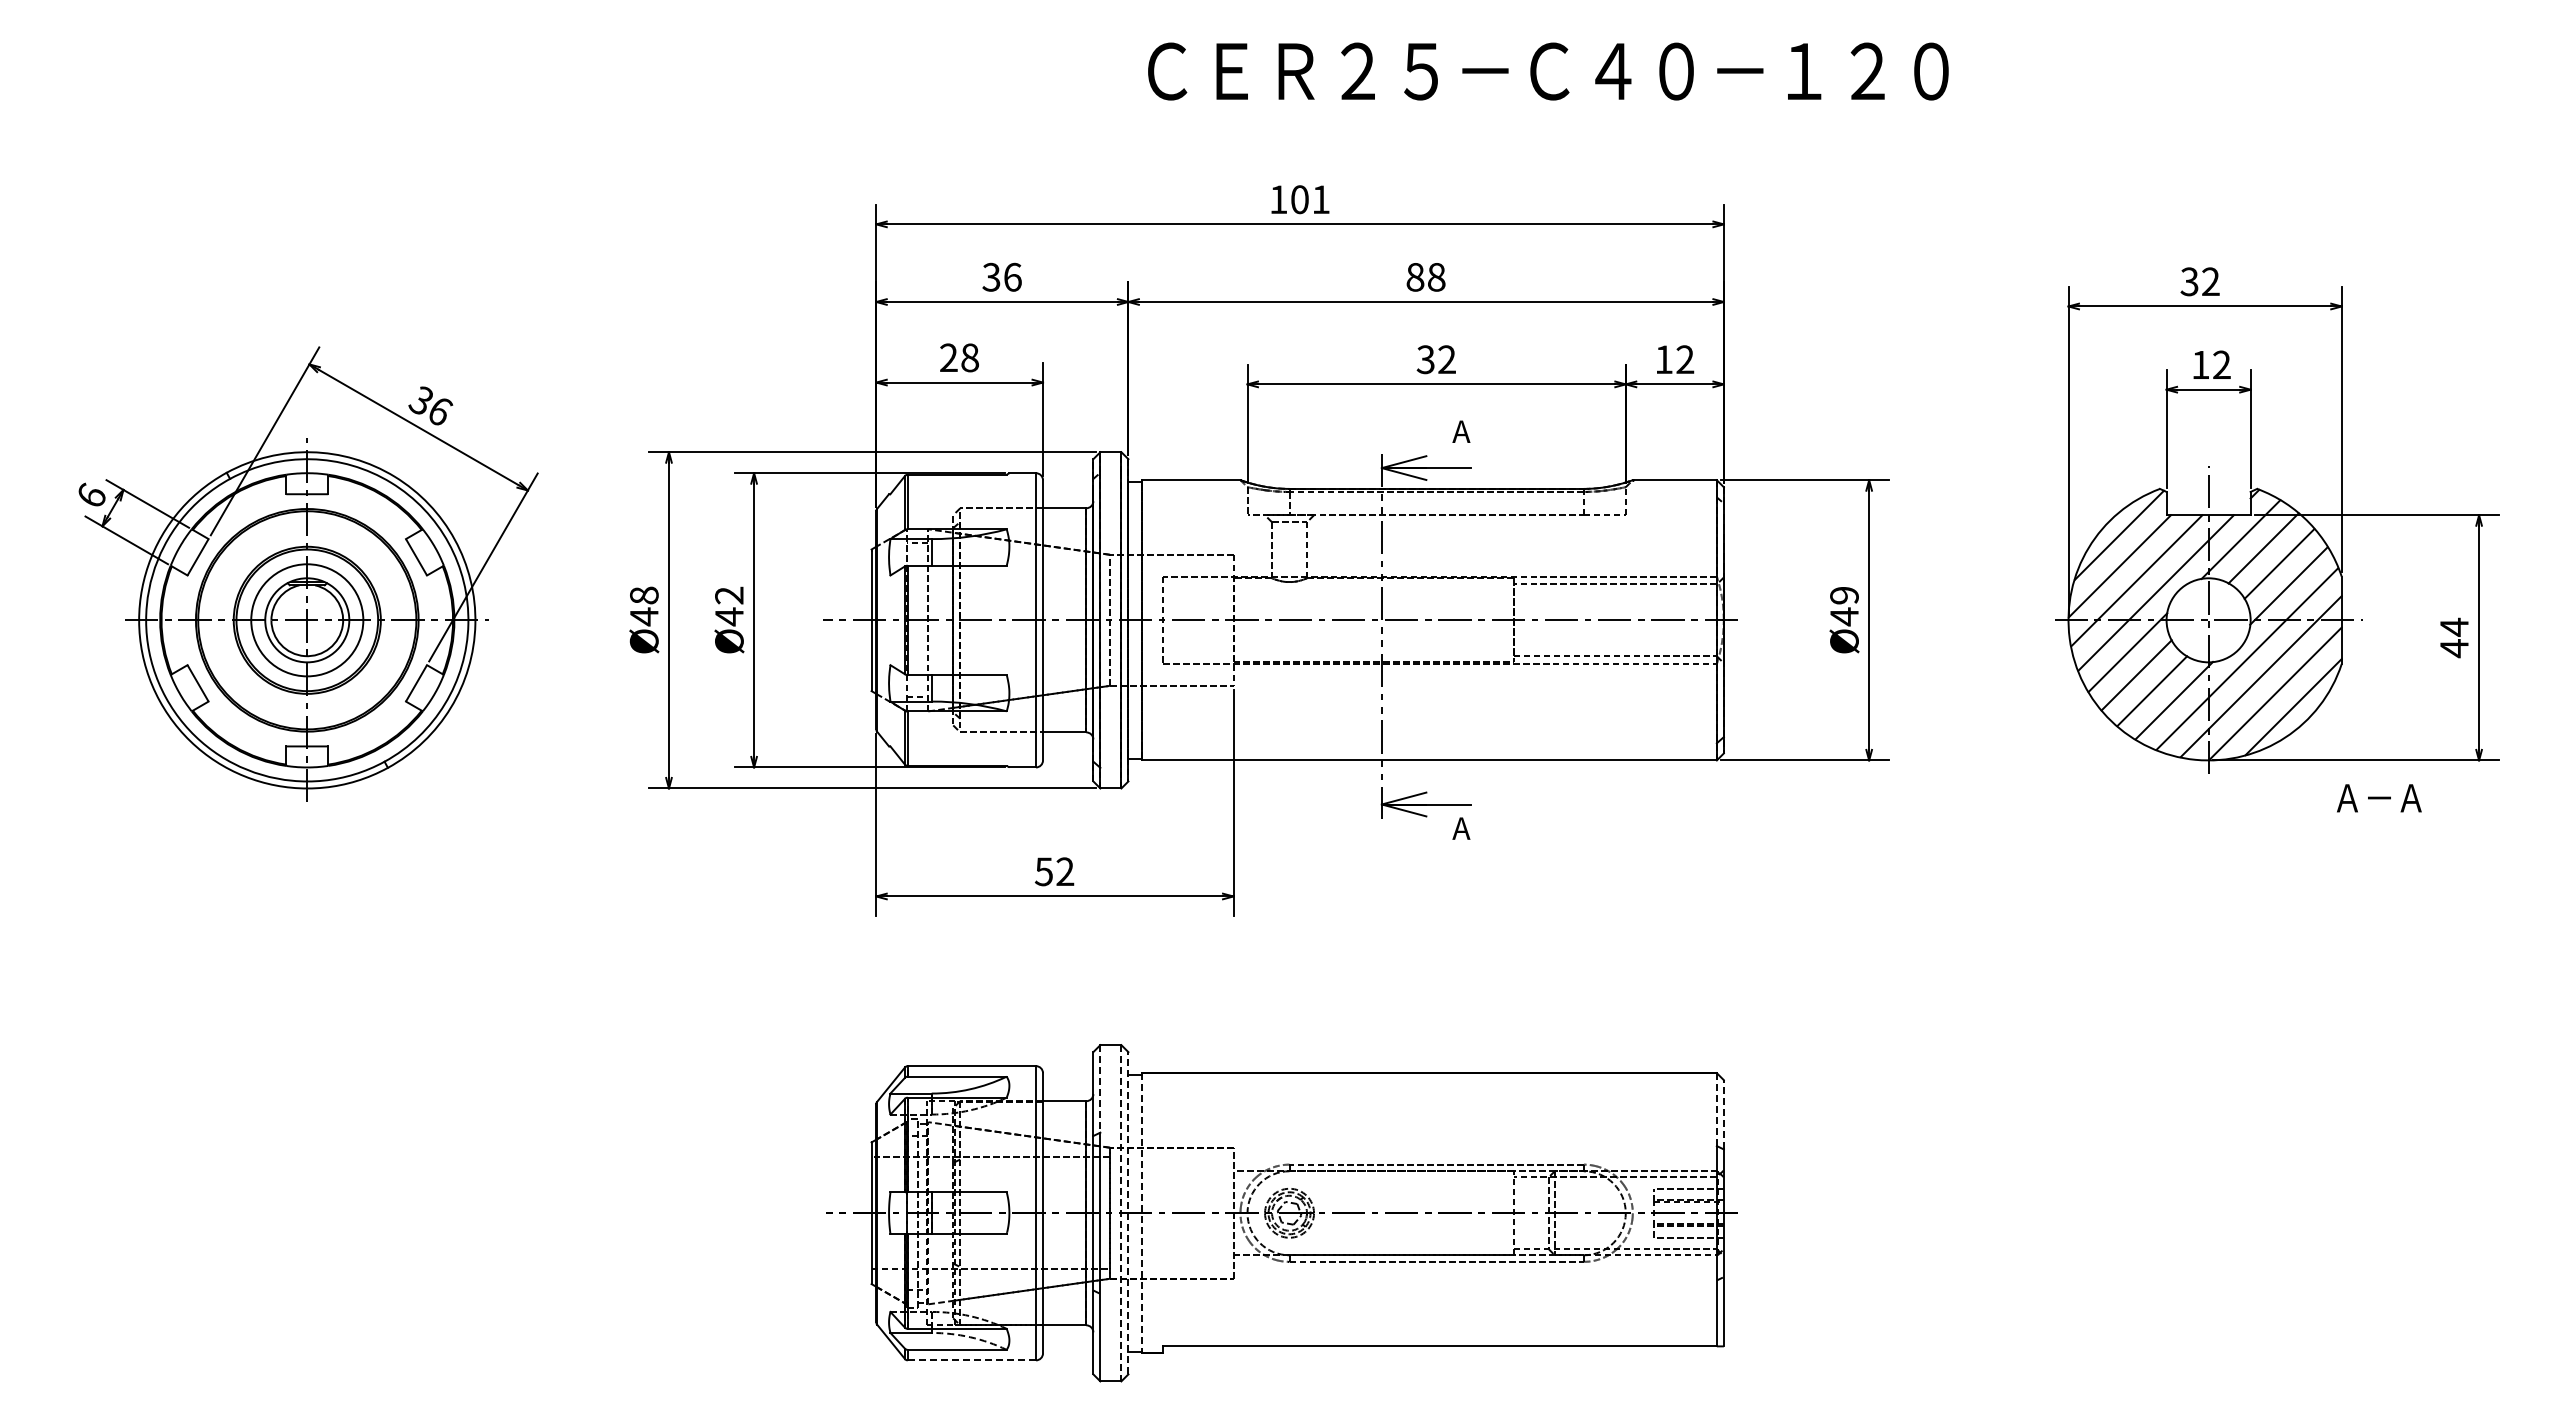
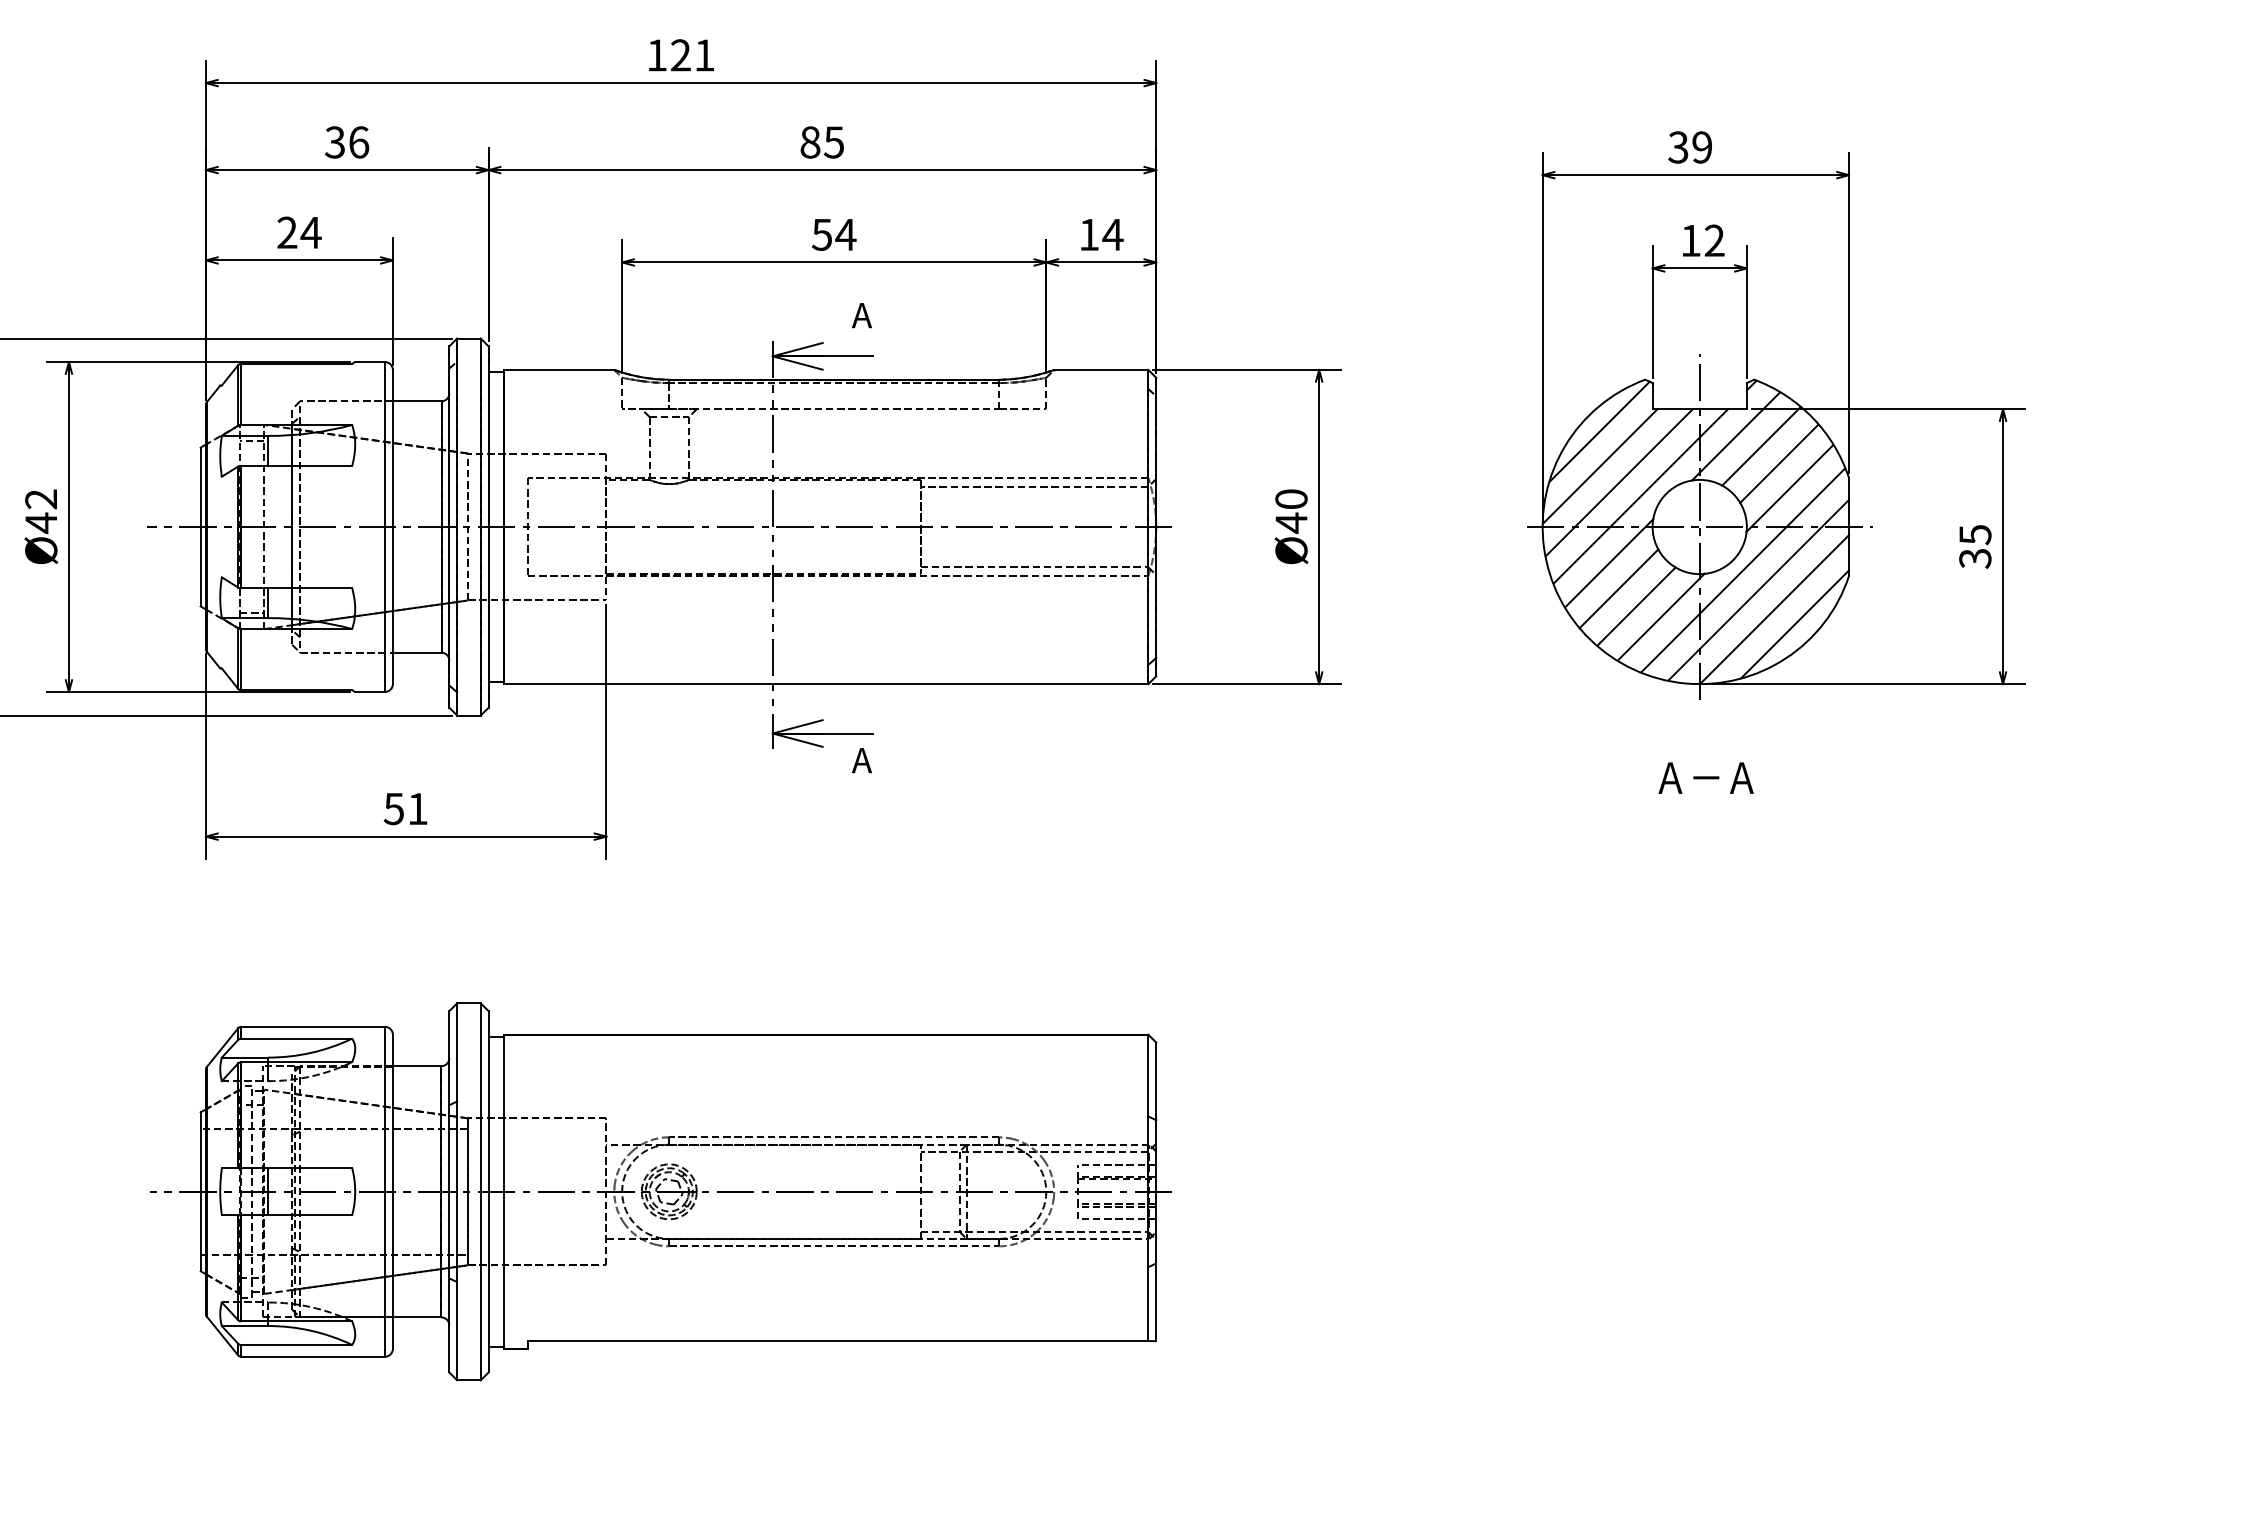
text: (1299, 199) -> (680, 55), 101 -> 121
text: (1436, 277) -> (834, 142), 88 -> 85
text: (2210, 281) -> (1701, 147), 32 -> 39
text: (969, 357) -> (310, 232), 28 -> 24
text: (1436, 359) -> (834, 234), 32 -> 54
text: (1684, 359) -> (1112, 234), 12 -> 14
text: (1844, 595) -> (1291, 499), Ø49 -> Ø40
text: (2454, 637) -> (1975, 546), 44 -> 35
text: (2379, 798) -> (1706, 778), moved
text: (1065, 871) -> (418, 808), 52 -> 51
line: (1100, 1088) -> (457, 1051), dashed -> solid
line: (1716, 1109) -> (1147, 1075), dashed -> solid
line: (1723, 1114) -> (1155, 1081), dashed -> solid
line: (1128, 1212) -> (488, 1190), dashed -> solid
line: (1121, 1213) -> (480, 1192), dashed -> solid
line: (1142, 1213) -> (504, 1192), dashed -> solid
arc: (970, 1337) -> (311, 1331), dashed -> solid
line: (972, 1360) -> (313, 1356), dashed -> solid

